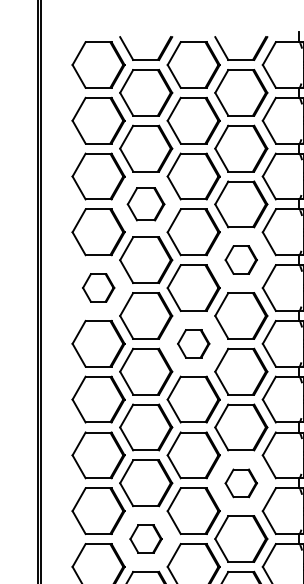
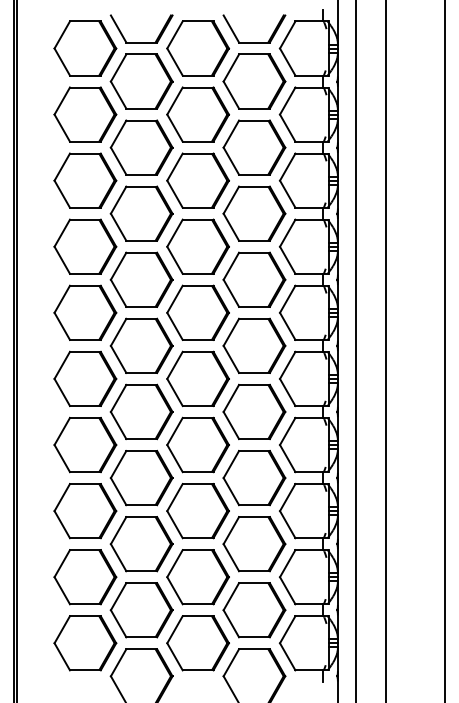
part: (145, 204) -> (141, 213), size x1.43
part: (241, 259) -> (254, 279), size x1.67
part: (98, 287) -> (85, 312), size x1.67
part: (193, 343) -> (197, 378), size x1.67
part: (241, 483) -> (254, 544), size x1.67
part: (145, 539) -> (141, 610), size x1.67

